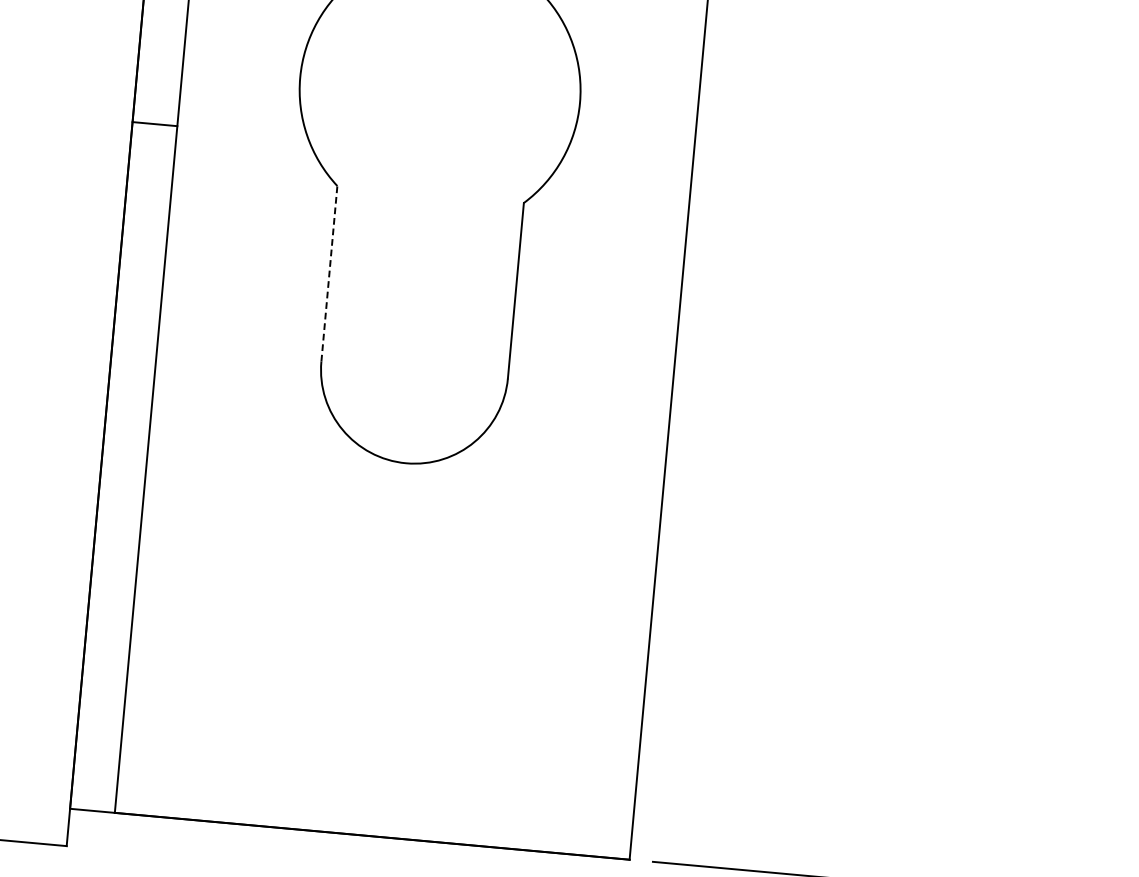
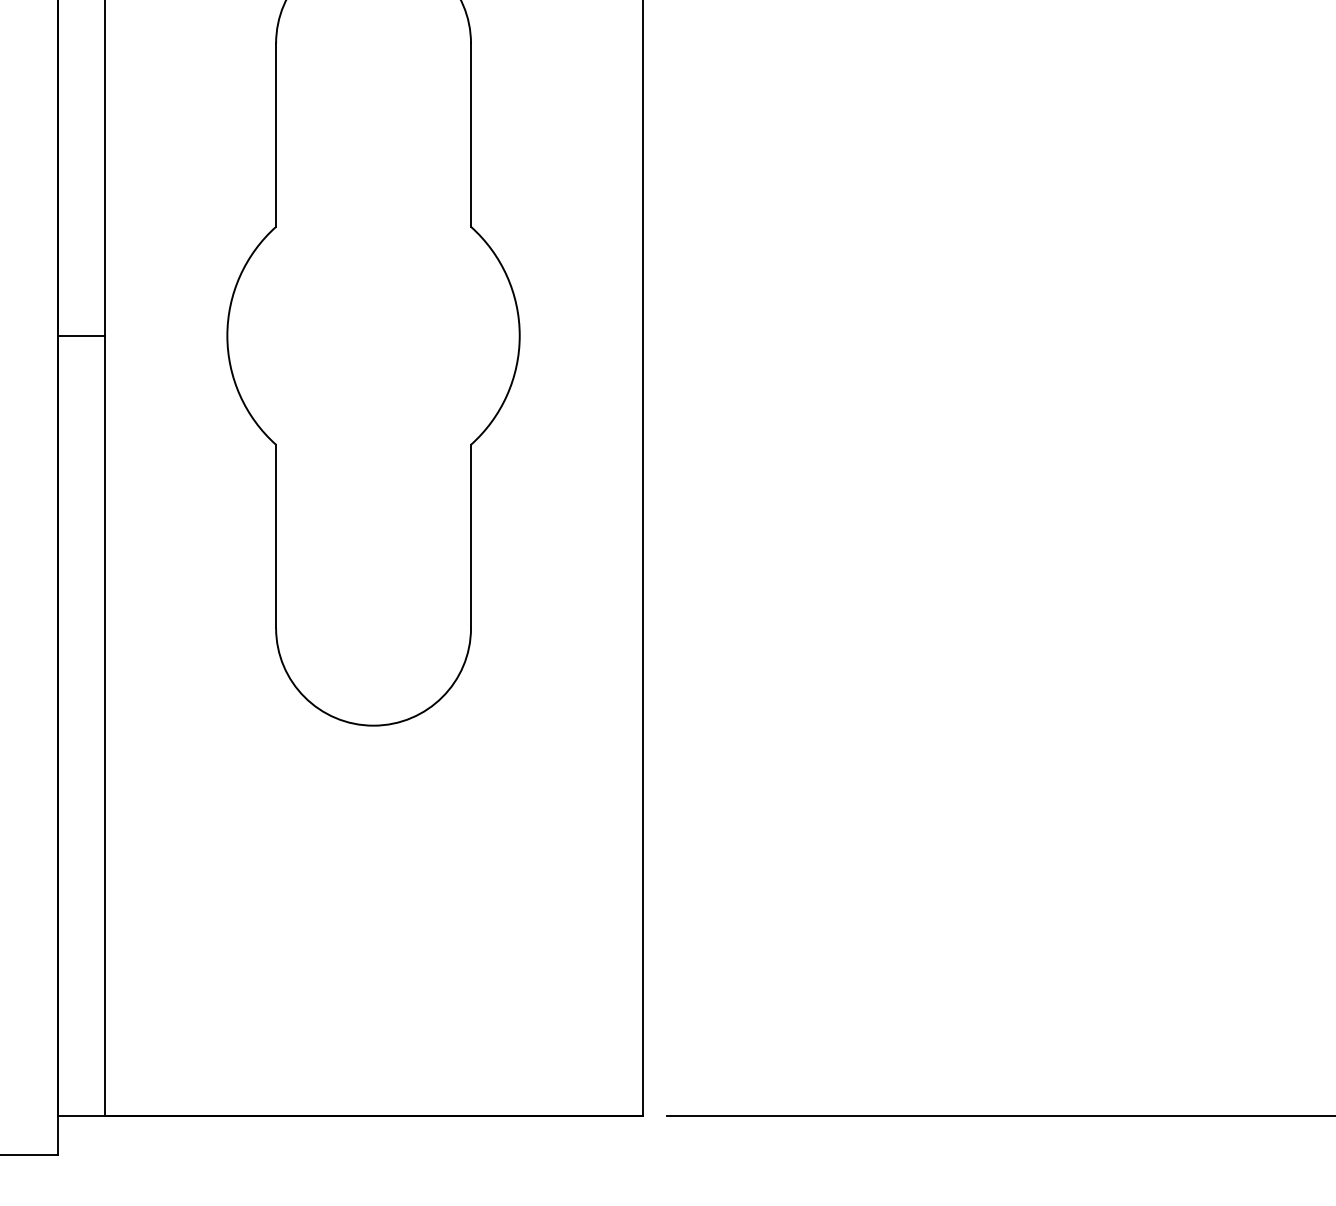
line: (154, 123) -> (80, 335), moved
line: (329, 273) -> (276, 536), dashed -> solid

